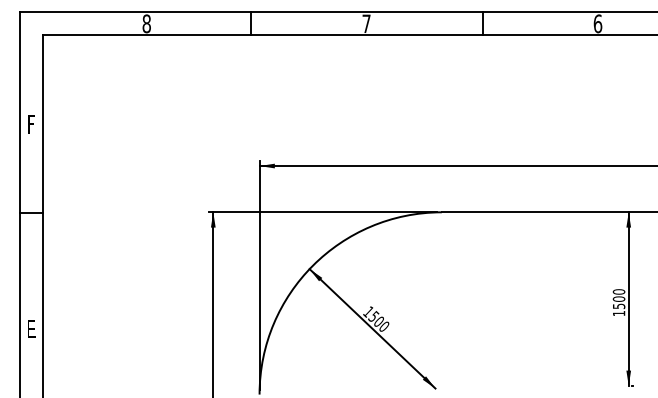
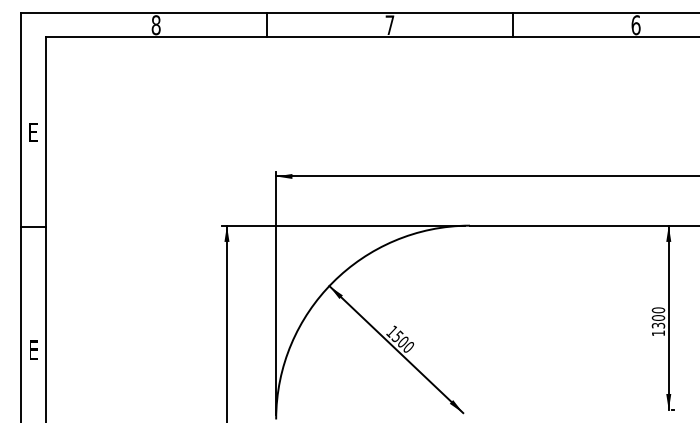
text: (30, 124) -> (32, 132), F -> E
text: (618, 305) -> (657, 324), 1500 -> 1300

